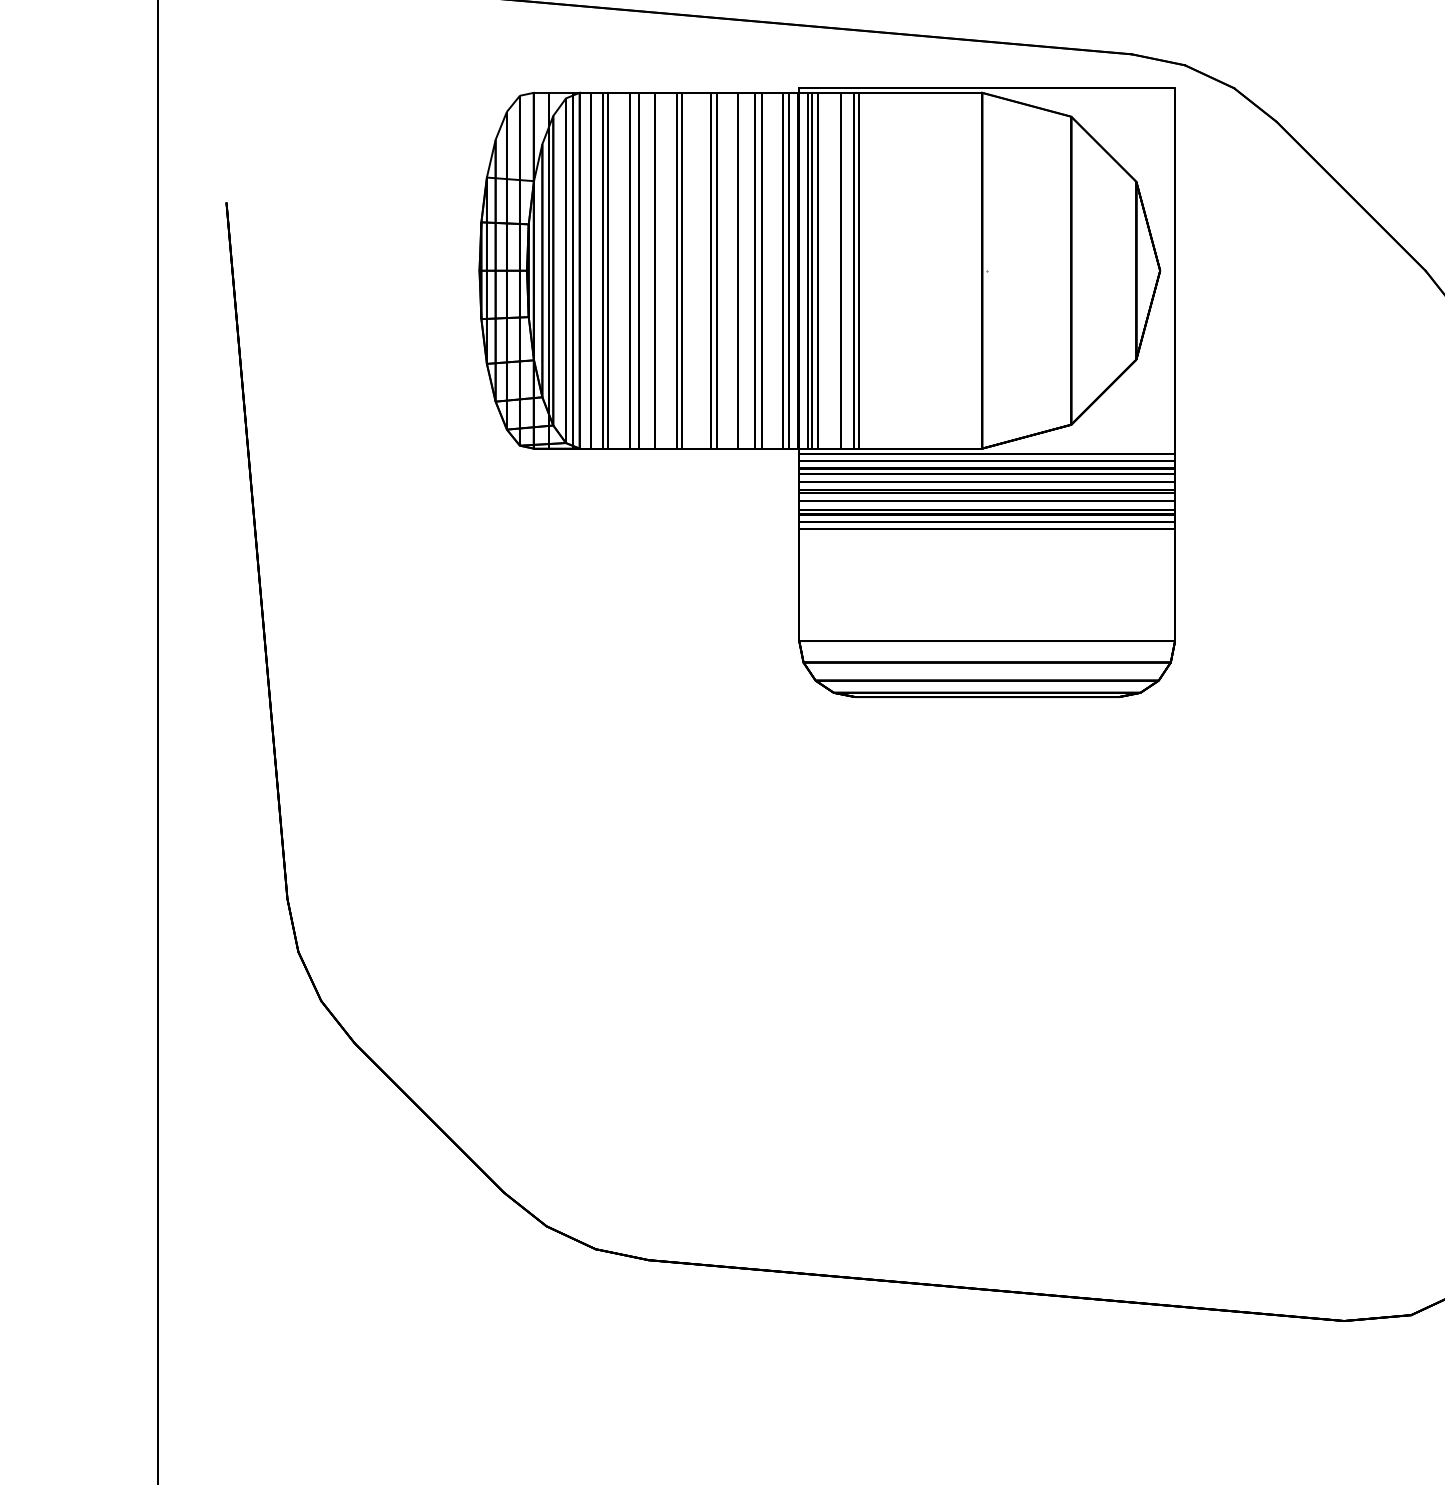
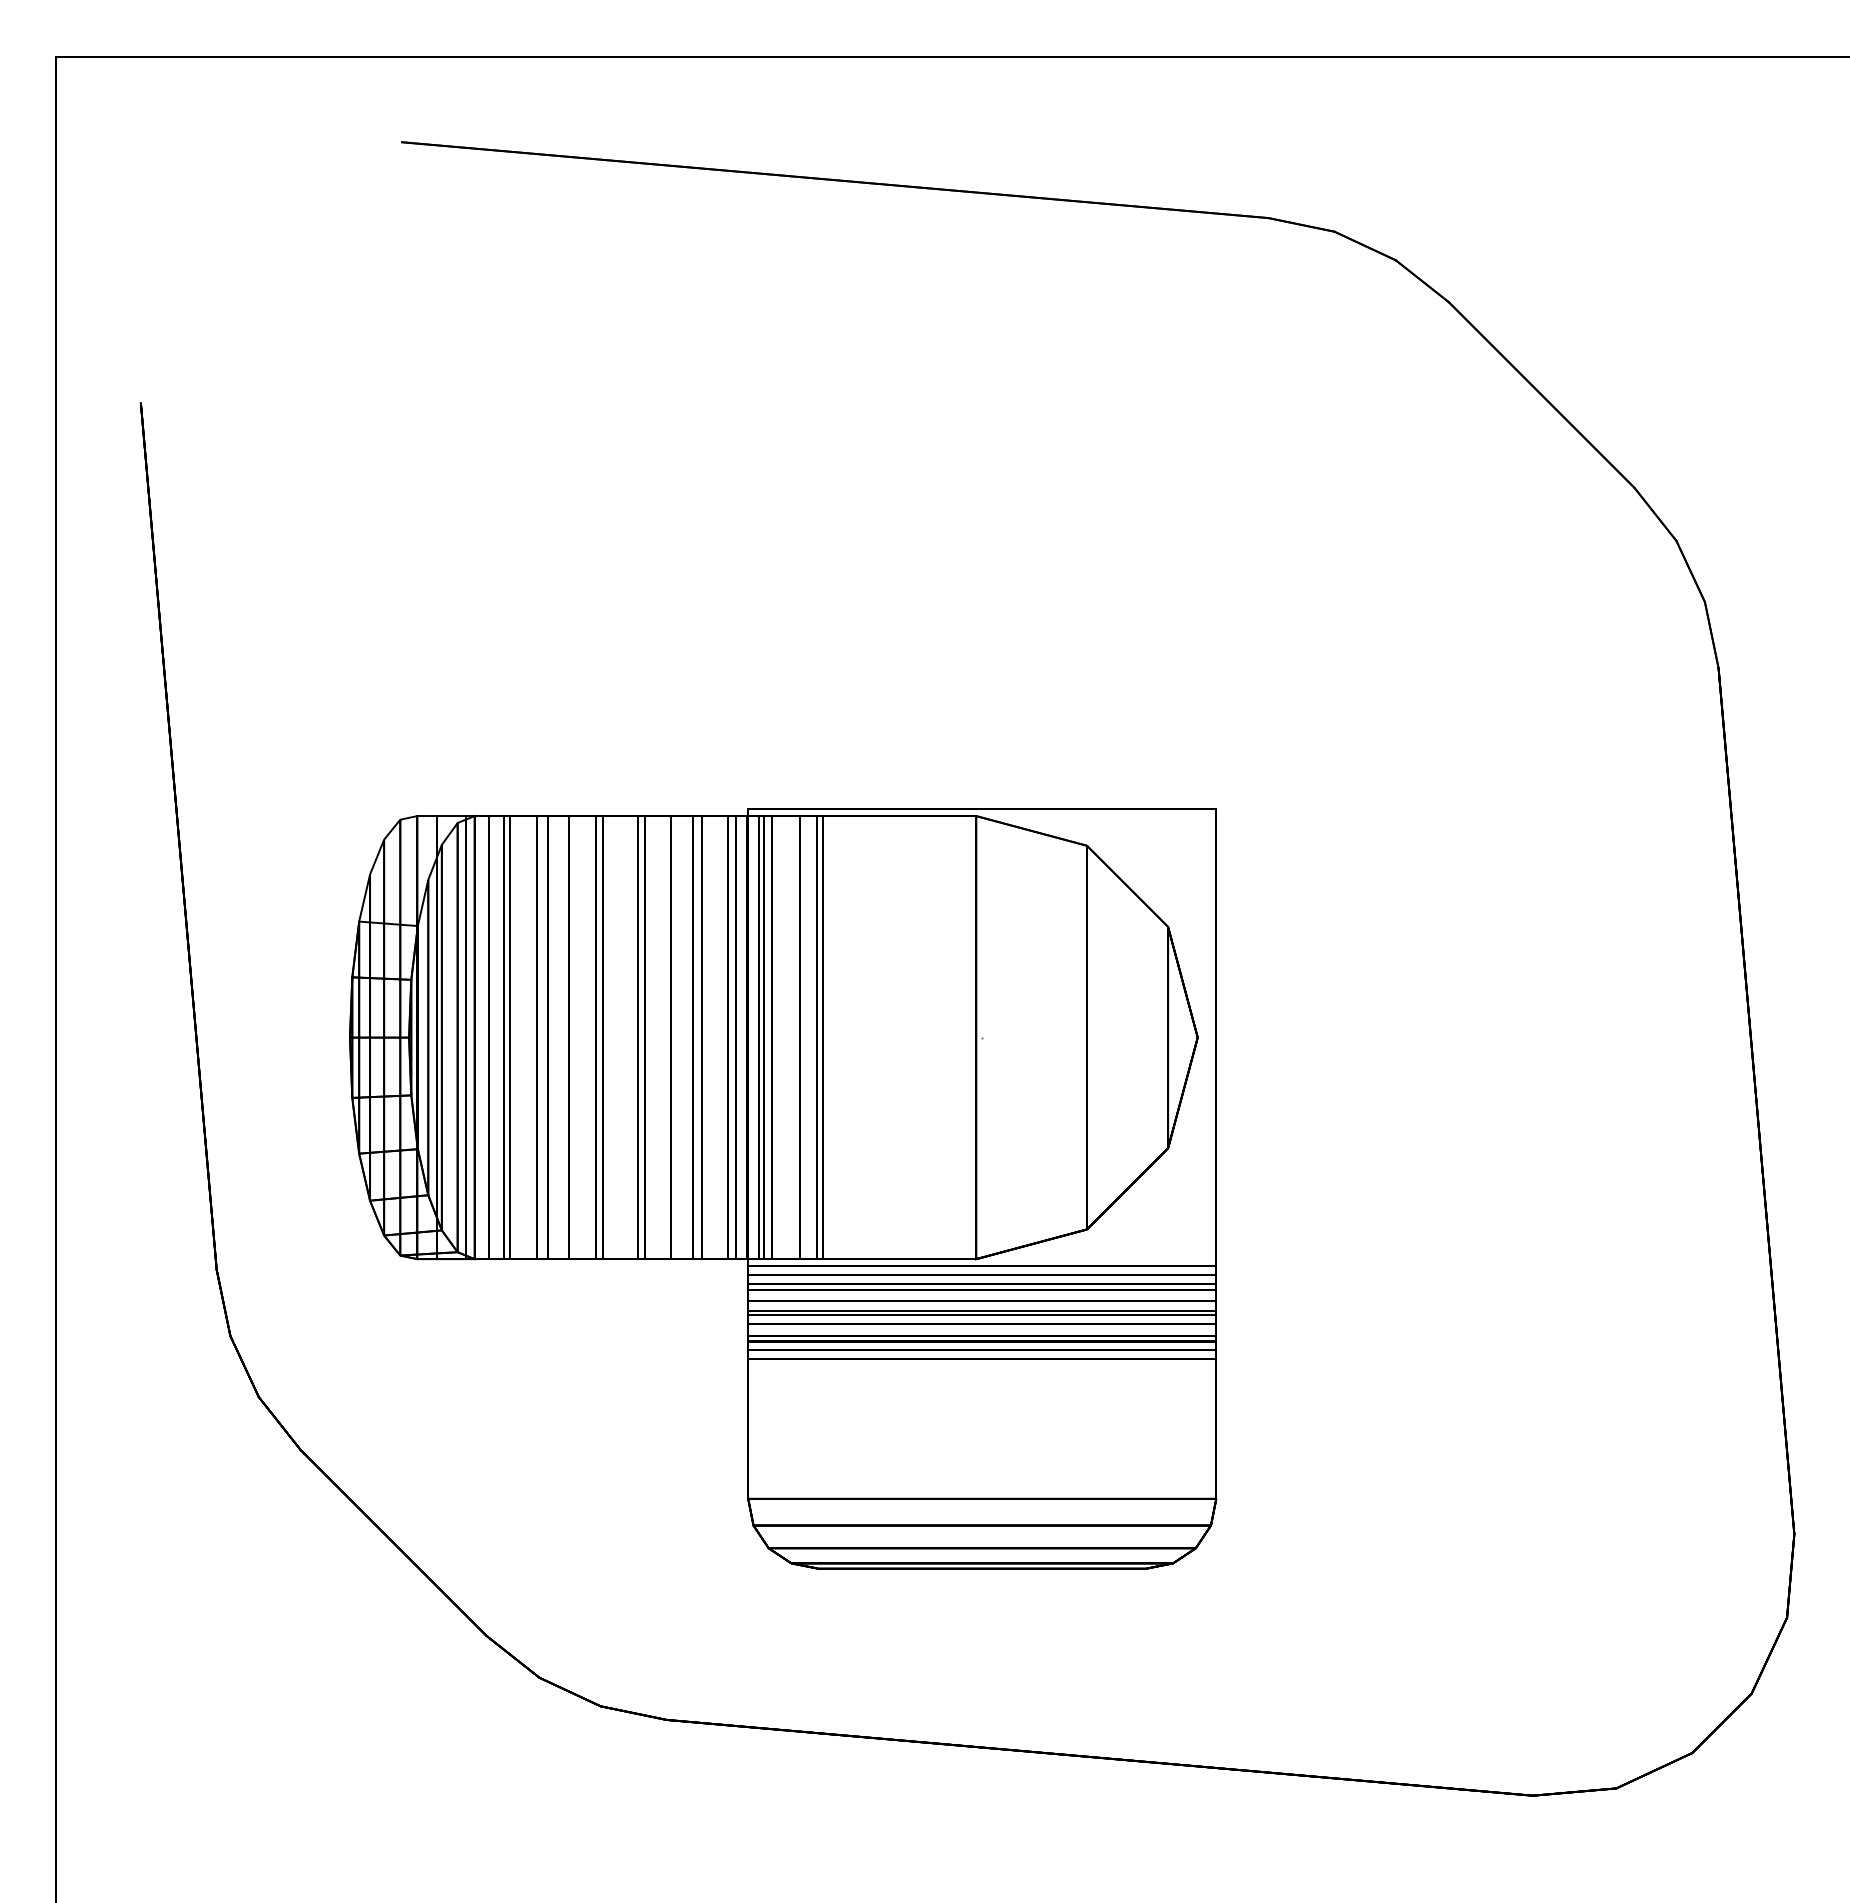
part: (827, 391) -> (783, 1188), moved

